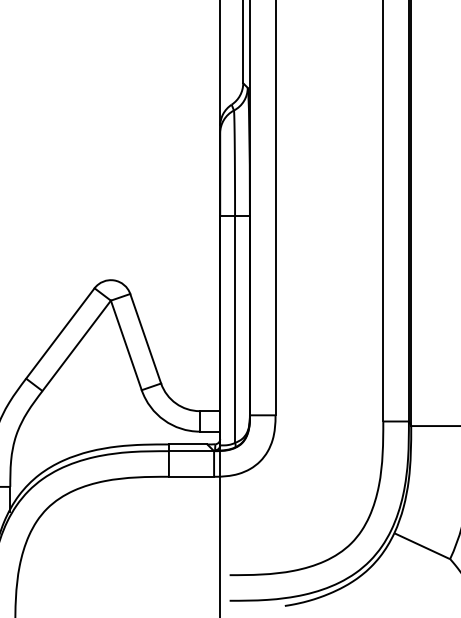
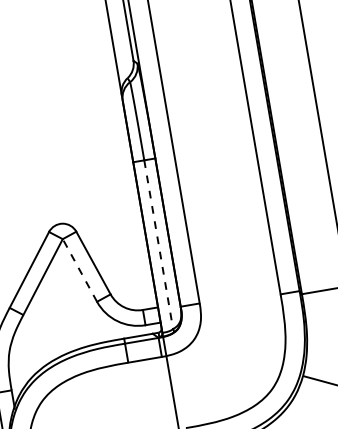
line: (235, 329) -> (159, 244), solid -> dashed
line: (126, 344) -> (79, 269), solid -> dashed

